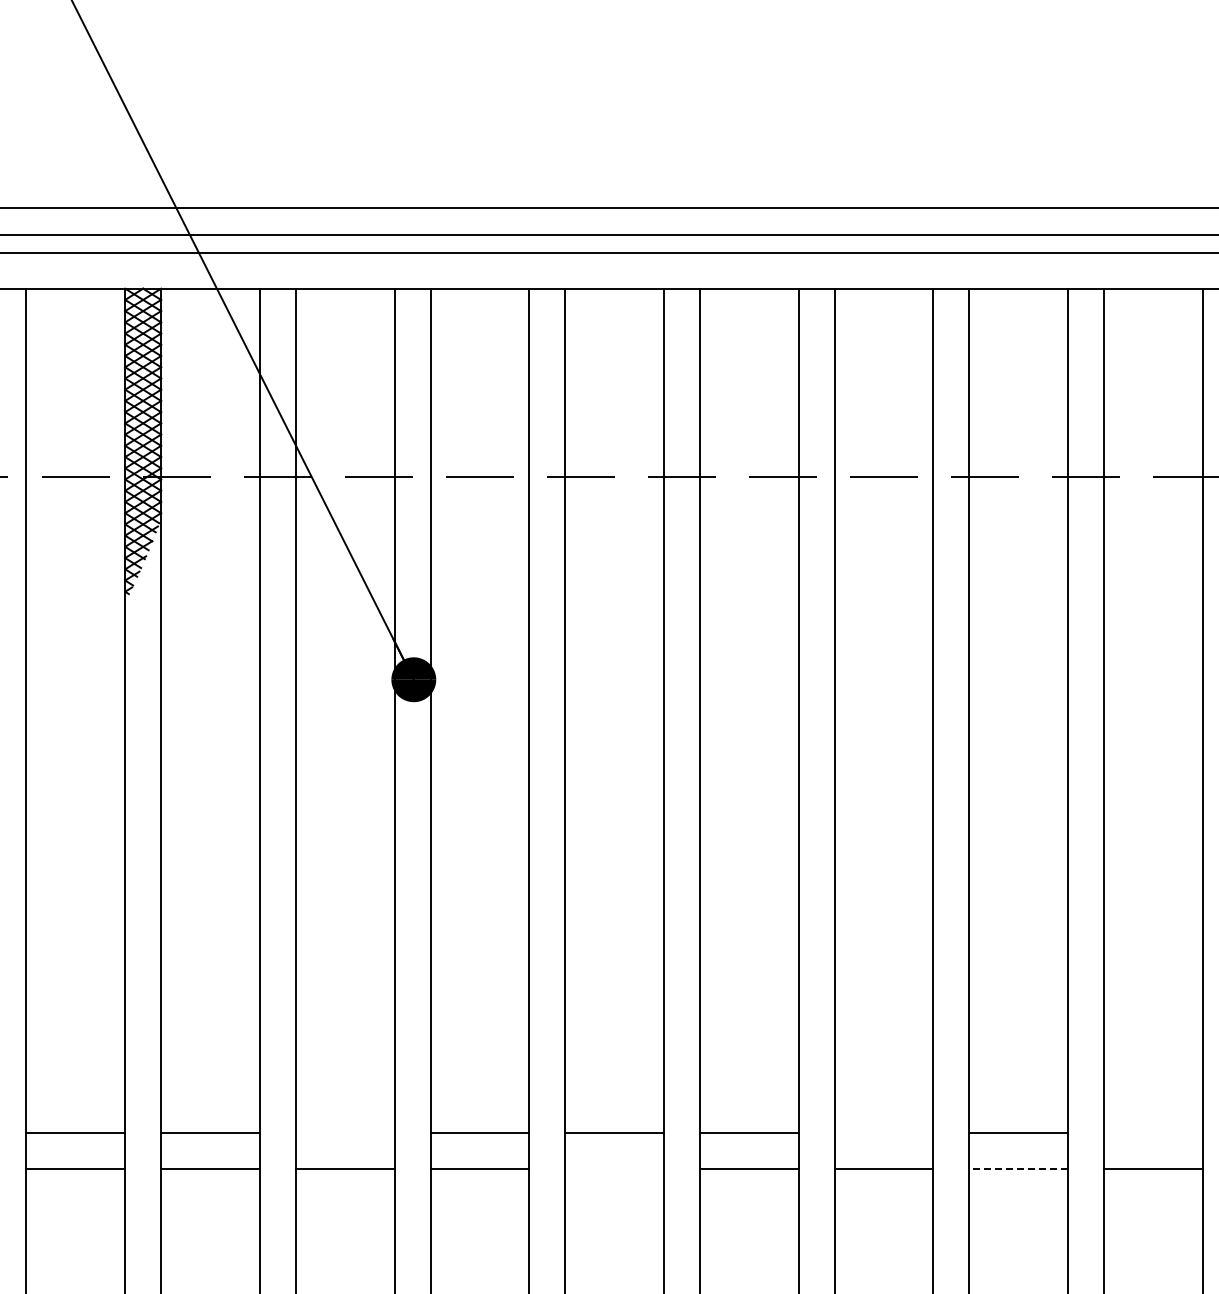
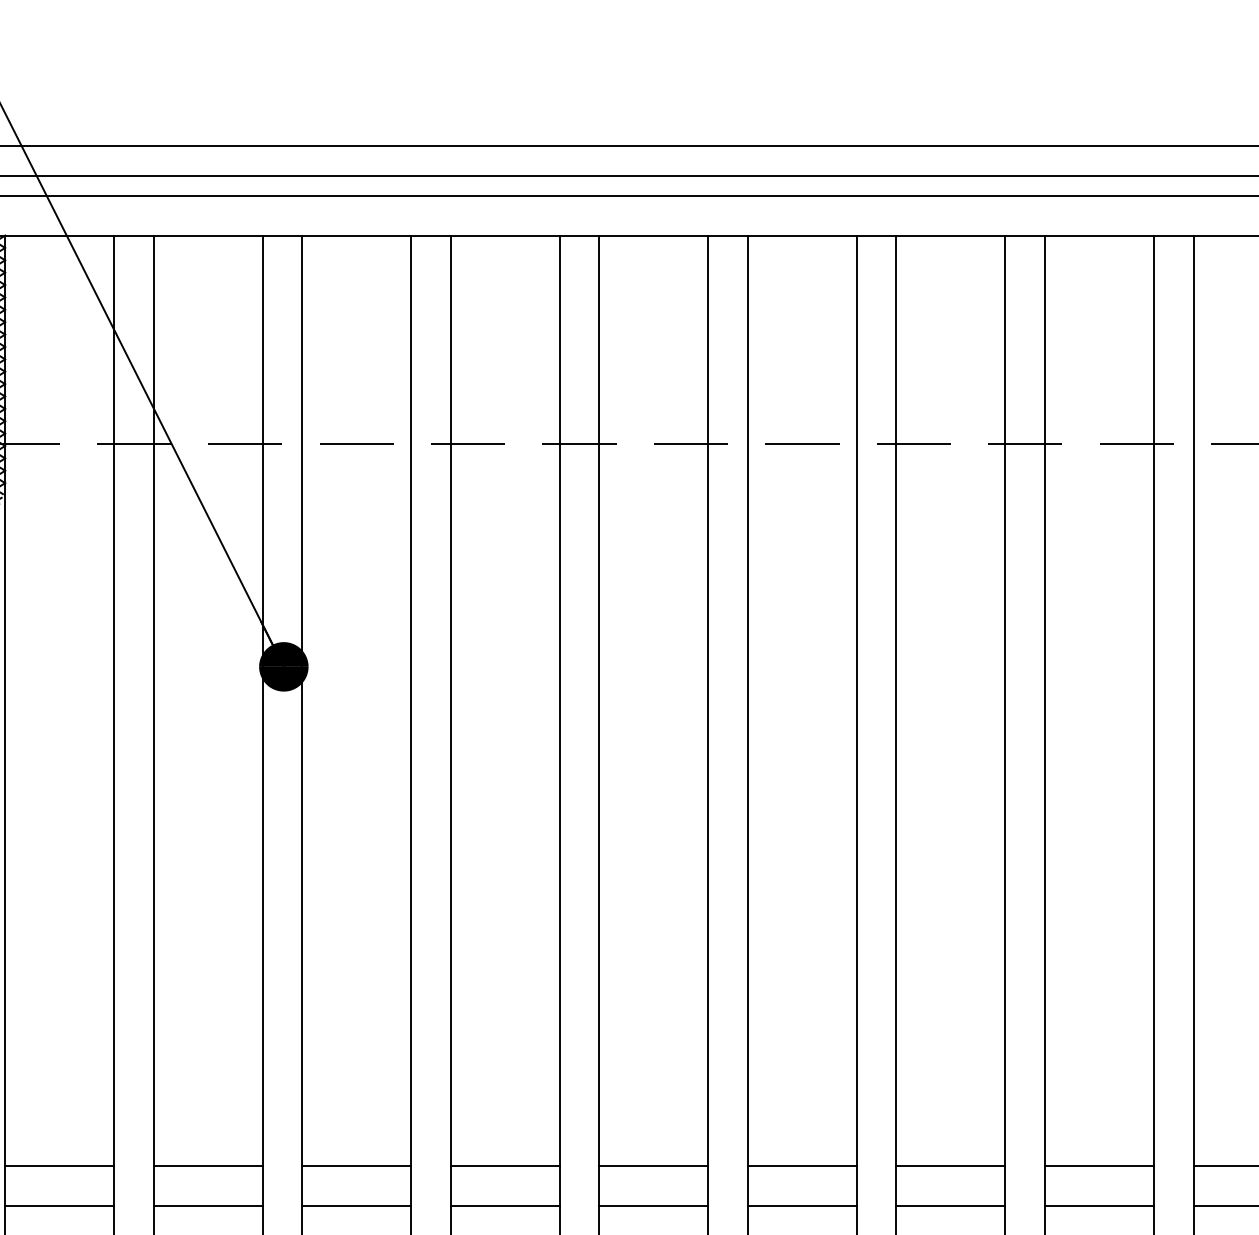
line: (344, 1132) -> (207, 1166), added
line: (883, 1132) -> (801, 1166), added
line: (1152, 1132) -> (1098, 1166), added
line: (614, 1168) -> (505, 1205), added
line: (1018, 1168) -> (950, 1205), dashed -> solid

